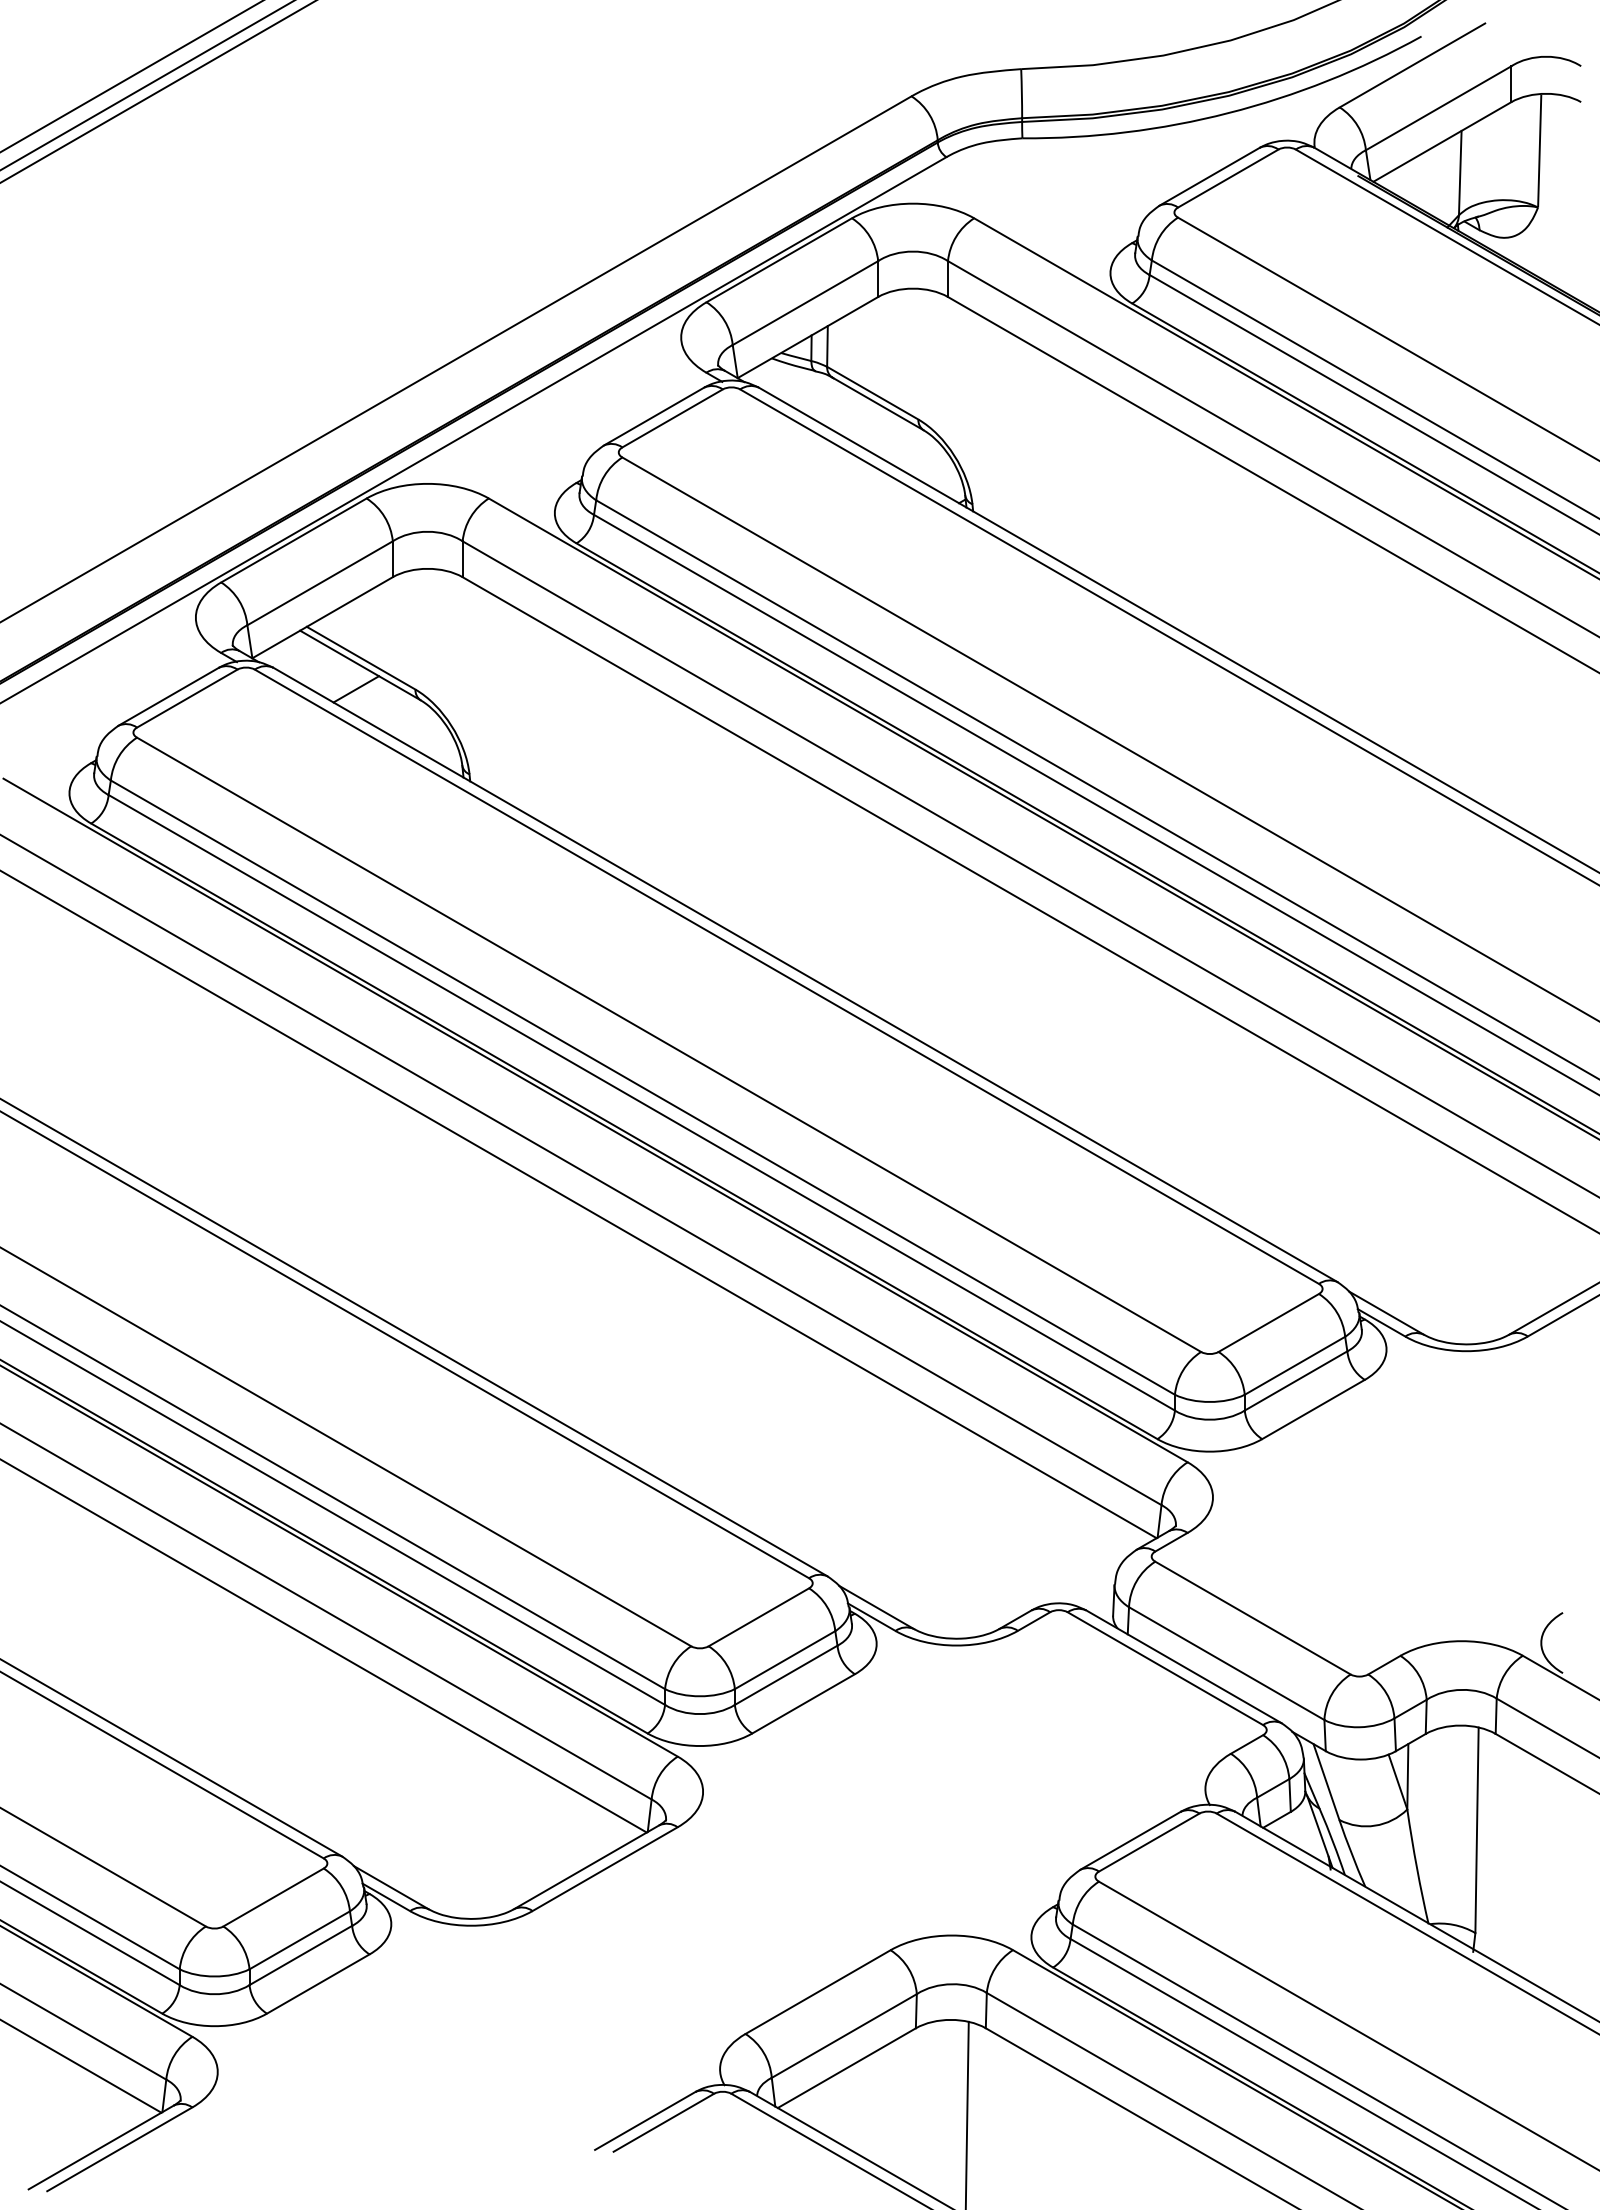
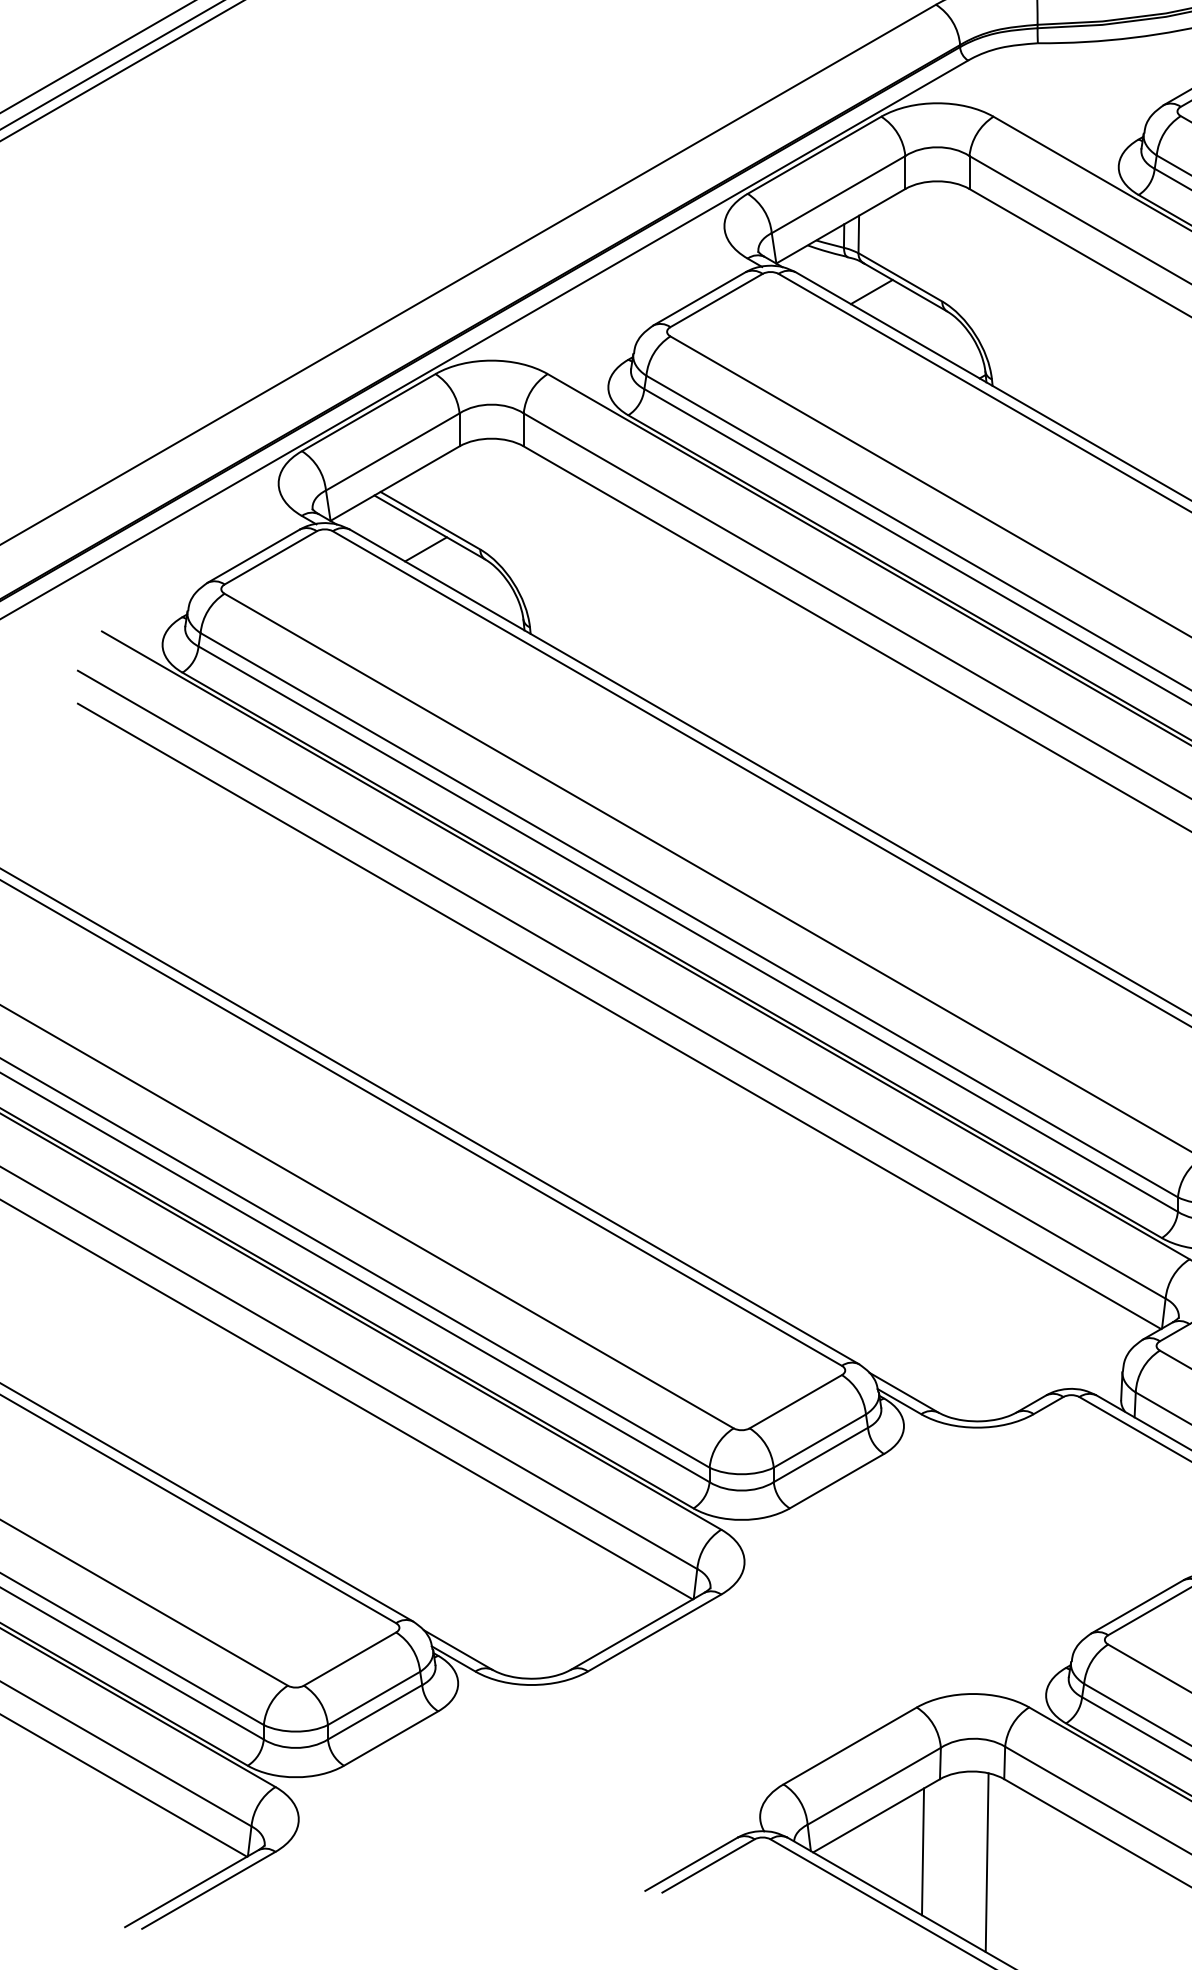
line: (841, 409) -> (871, 292), added
line: (897, 2107) -> (923, 1851), added

